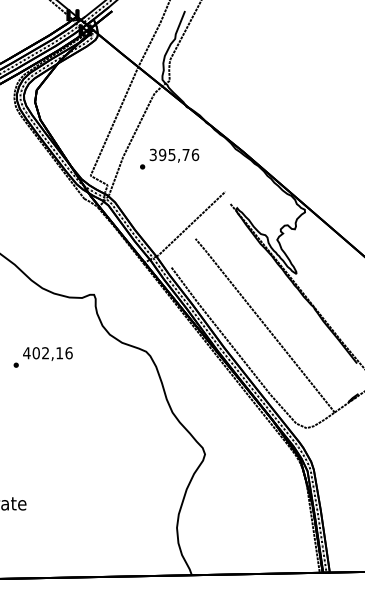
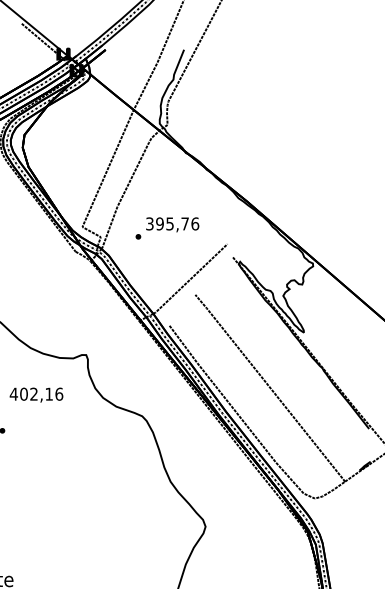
text: (169, 158) -> (167, 227), moved
text: (47, 353) -> (36, 394), moved

